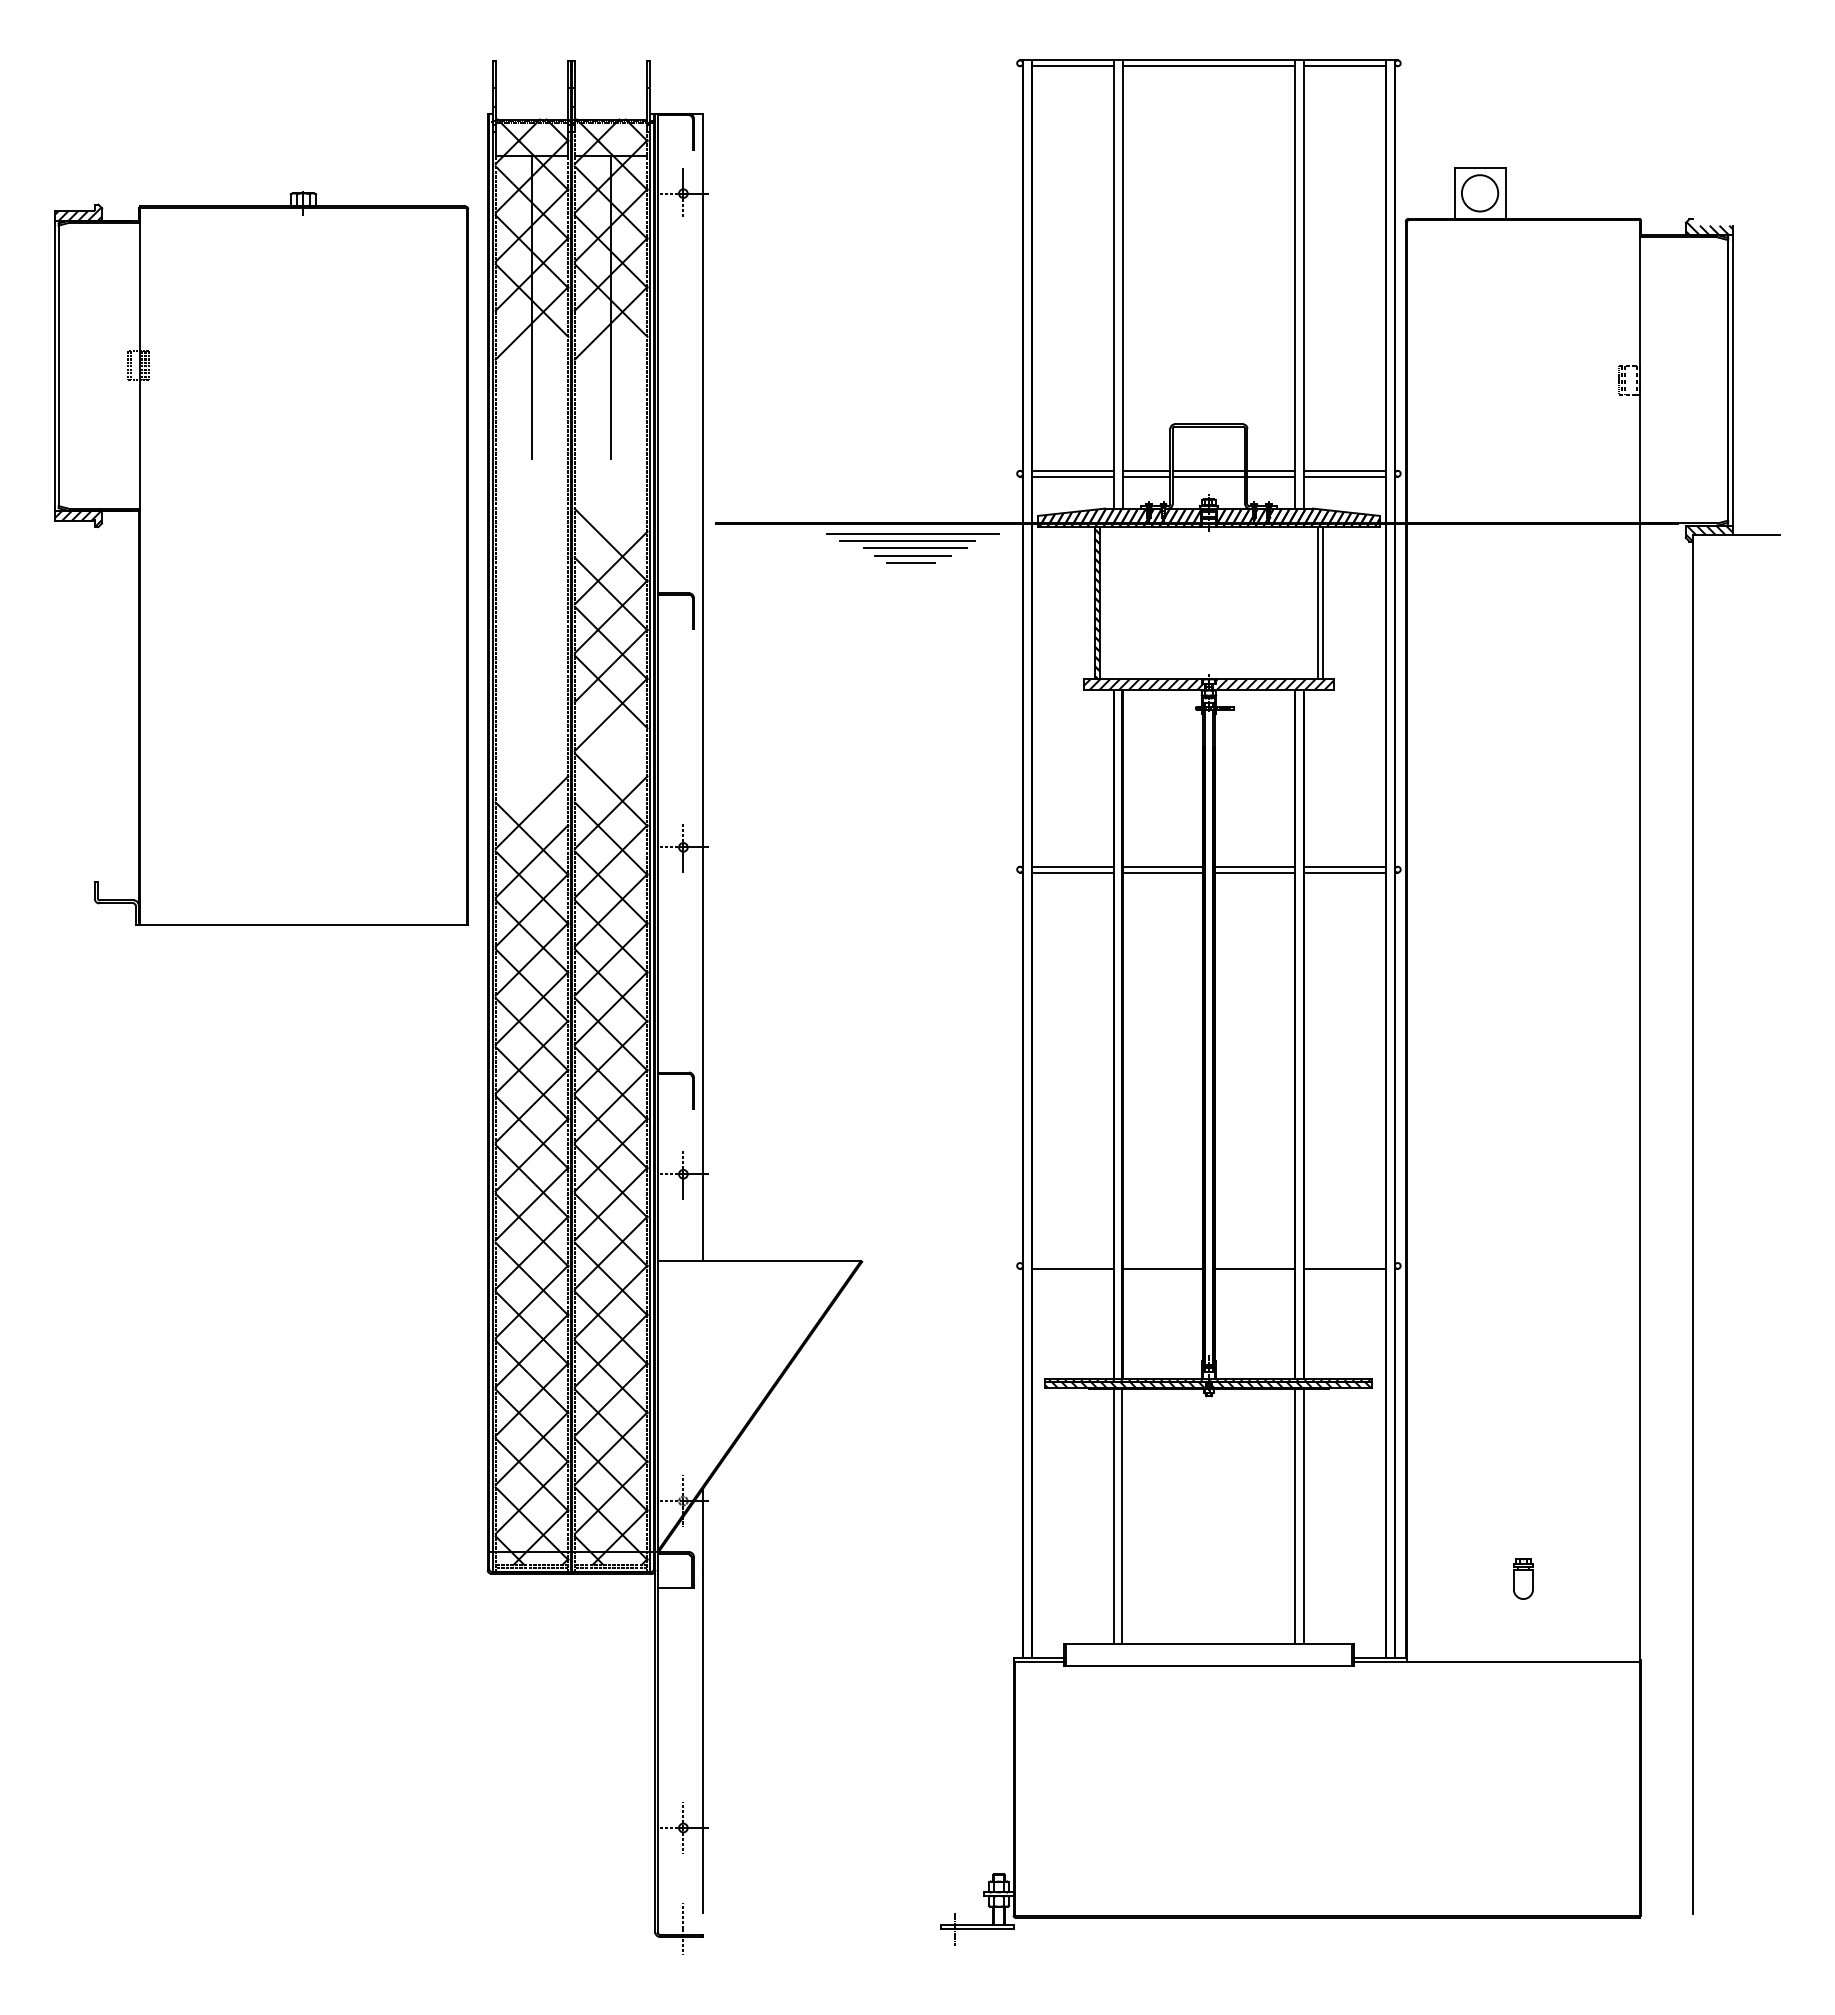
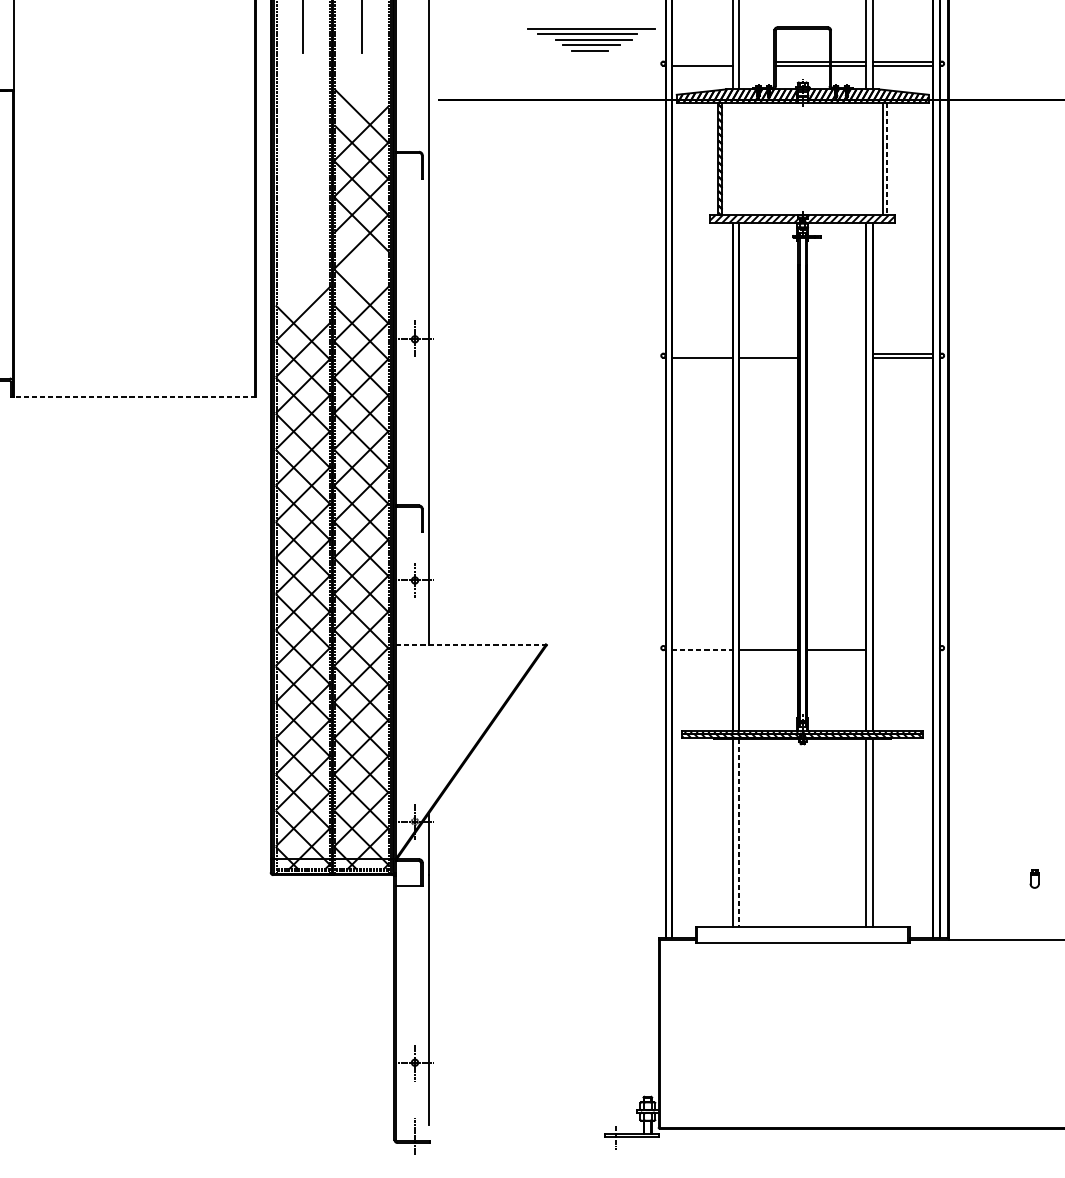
line: (1072, 470) -> (702, 61), removed
line: (1146, 470) -> (756, 61), removed
line: (1146, 476) -> (756, 65), removed
part: (912, 548) -> (591, 39), moved
line: (1323, 603) -> (887, 159), solid -> dashed
line: (1072, 866) -> (702, 353), removed
line: (1162, 866) -> (768, 353), removed
line: (1254, 866) -> (836, 353), removed
line: (1254, 872) -> (836, 357), removed
line: (303, 925) -> (134, 396), solid -> dashed
line: (759, 1261) -> (471, 644), solid -> dashed
line: (1073, 1268) -> (702, 650), solid -> dashed
line: (1345, 1268) -> (903, 650), removed
line: (1122, 1516) -> (738, 832), solid -> dashed
part: (1523, 1578) -> (1034, 878), size x0.6

